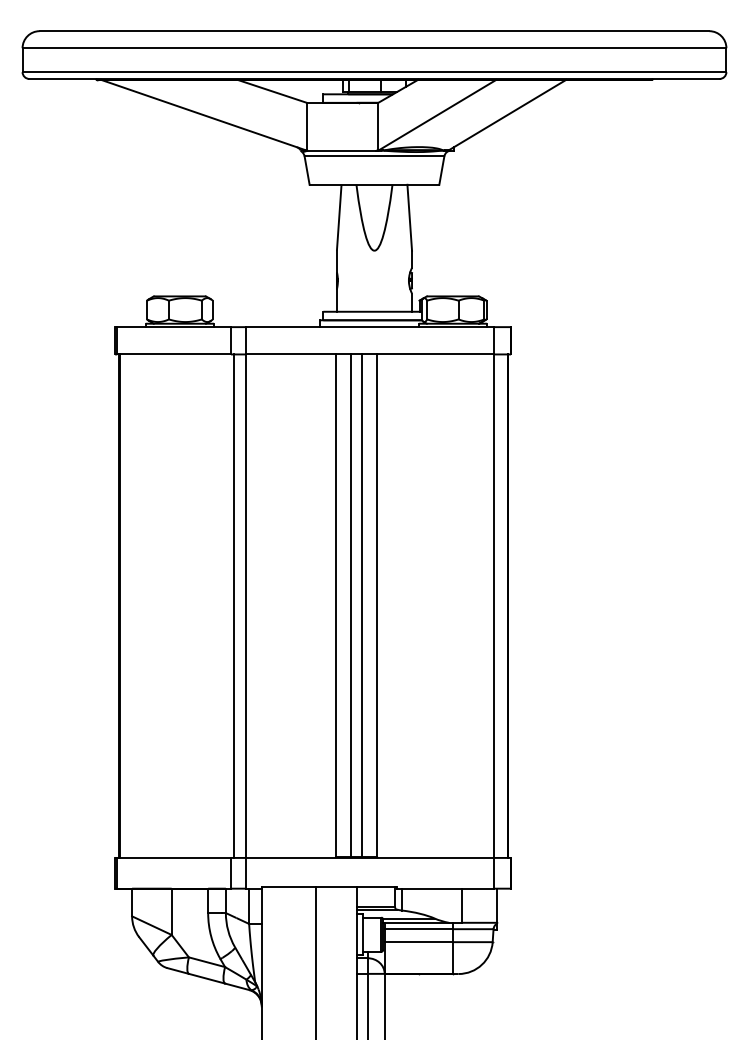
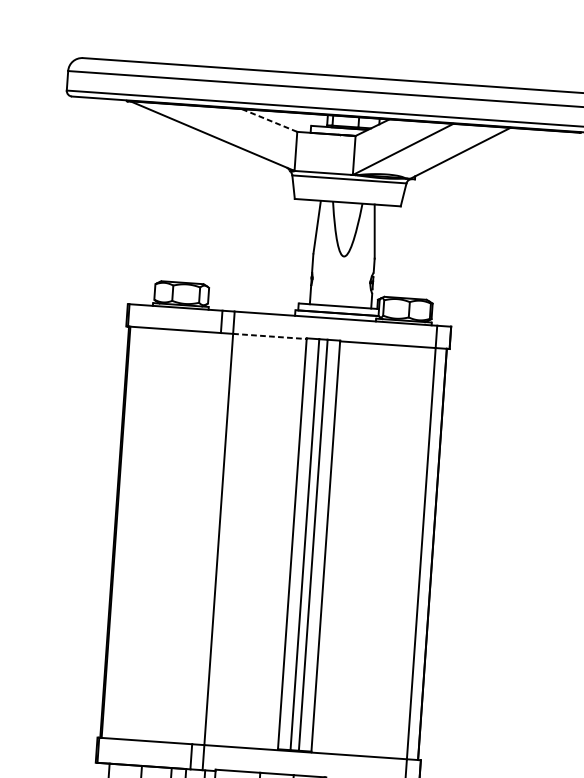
line: (272, 91) -> (269, 120), solid -> dashed
line: (291, 354) -> (270, 336), solid -> dashed
line: (234, 605) -> (209, 538), removed

